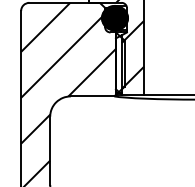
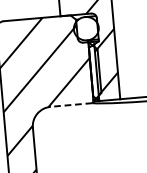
hatch: (114, 17) -> (85, 28), removed
line: (92, 96) -> (71, 105), solid -> dashed

